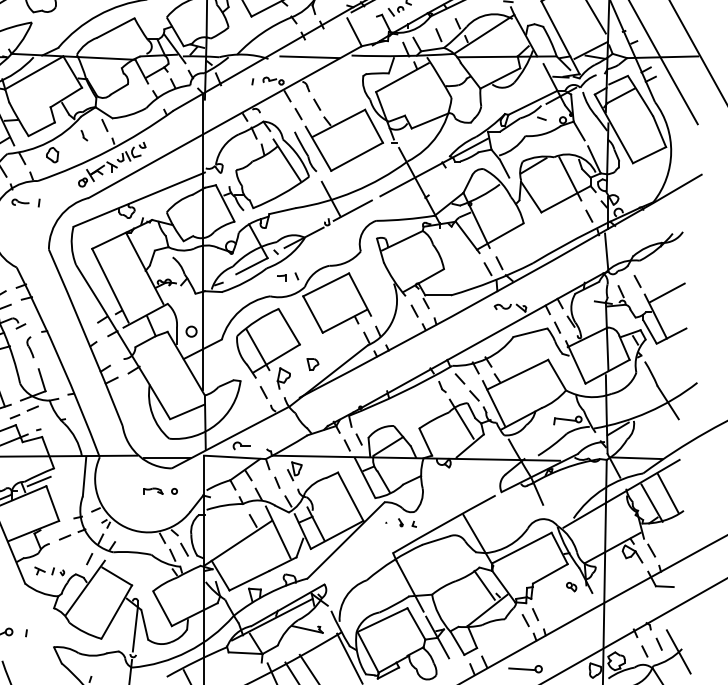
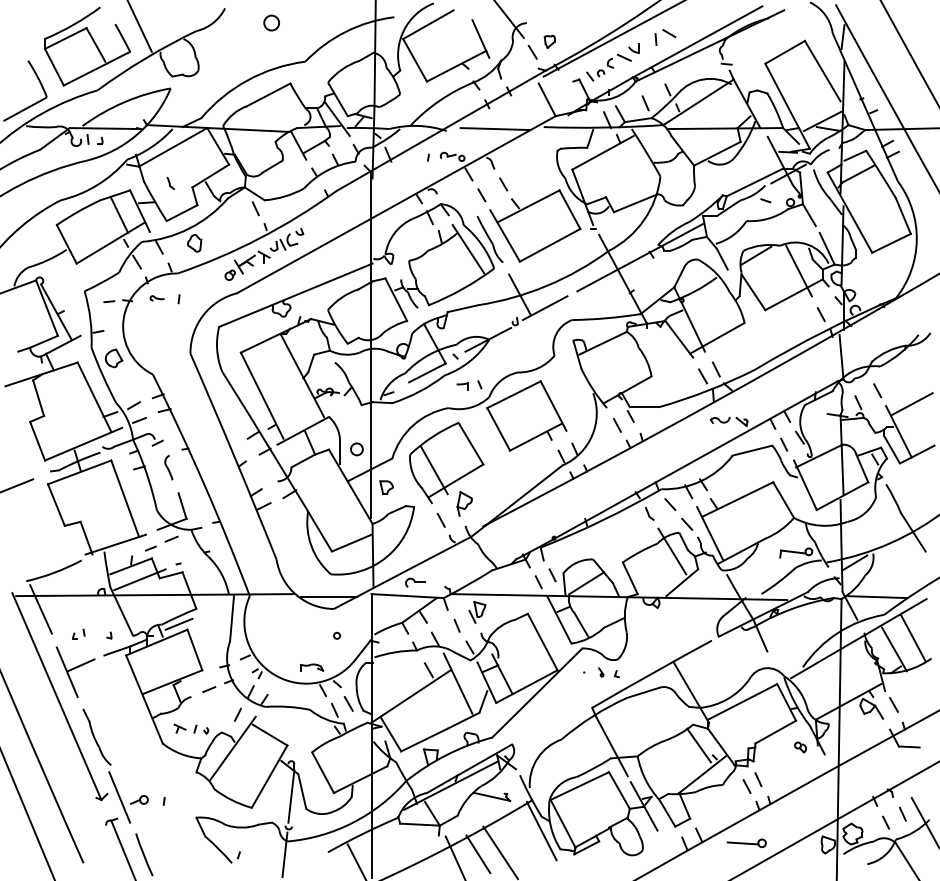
part: (84, 134) -> (170, 182), moved
part: (19, 202) -> (156, 298), size x0.7
part: (312, 364) -> (386, 487), moved
part: (153, 491) -> (312, 667), moved

